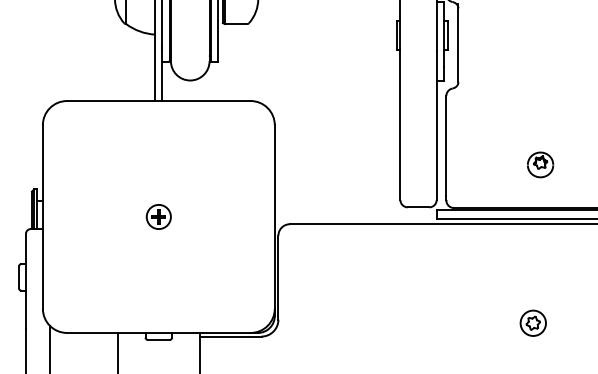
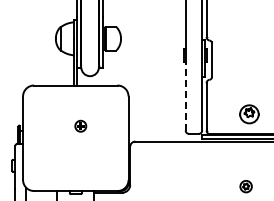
line: (399, 125) -> (185, 96), solid -> dashed
part: (540, 164) -> (249, 114), size x1.6
part: (158, 215) -> (80, 125), moved

